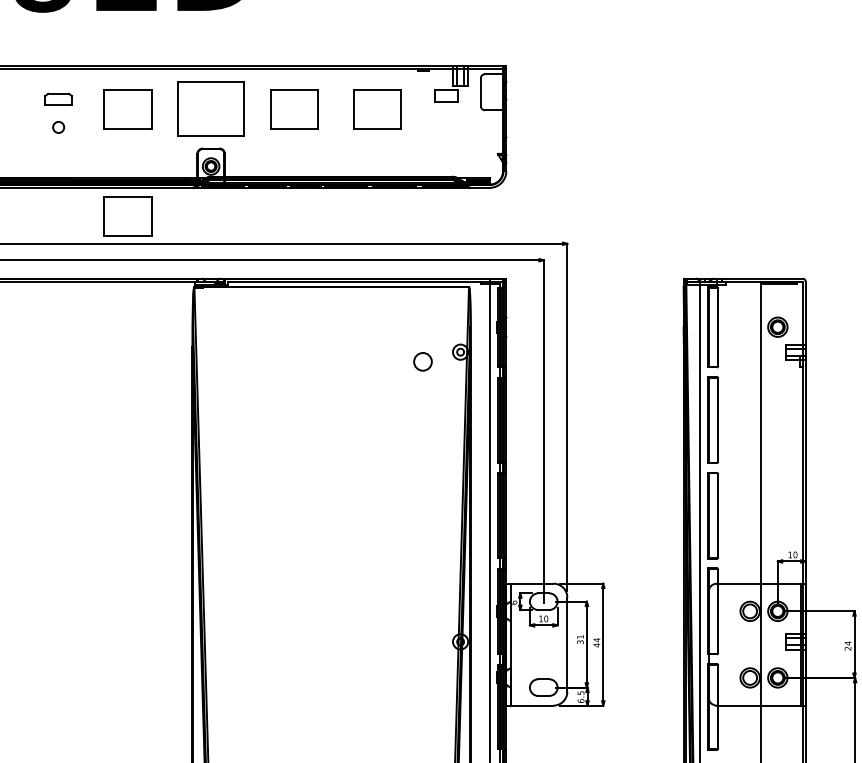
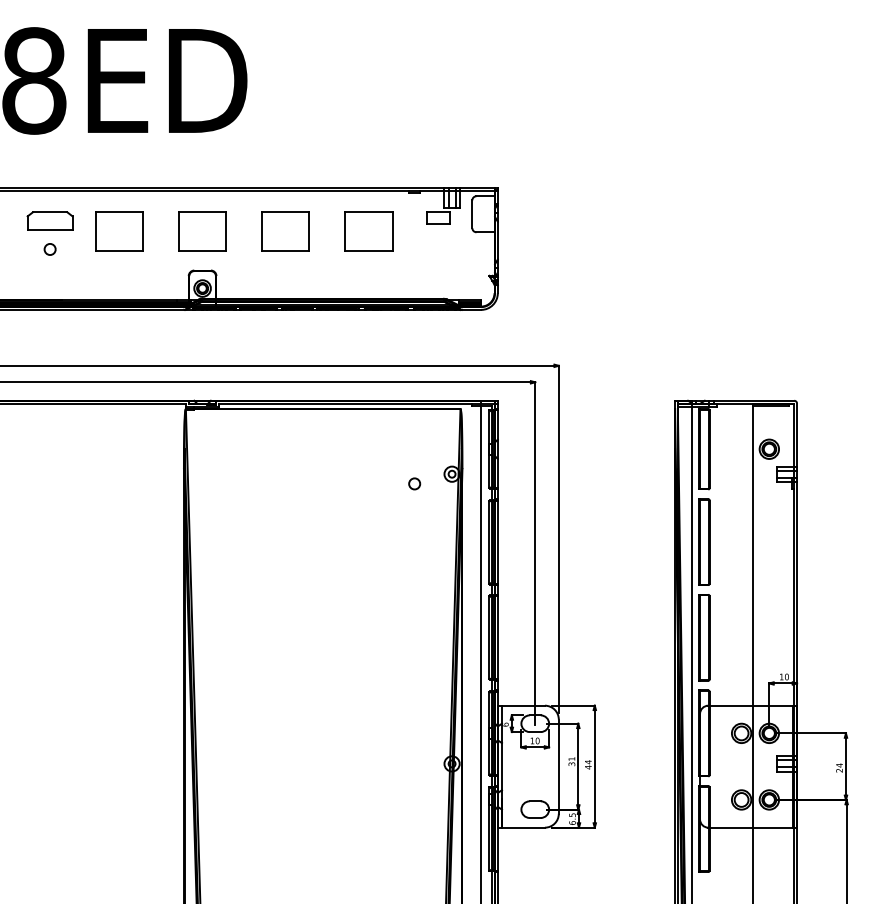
part: (58, 98) -> (49, 220), size x1.67
part: (211, 109) -> (202, 231), size x0.71
part: (128, 216) -> (119, 338), removed
circle: (423, 361) -> (414, 483), size x0.62

